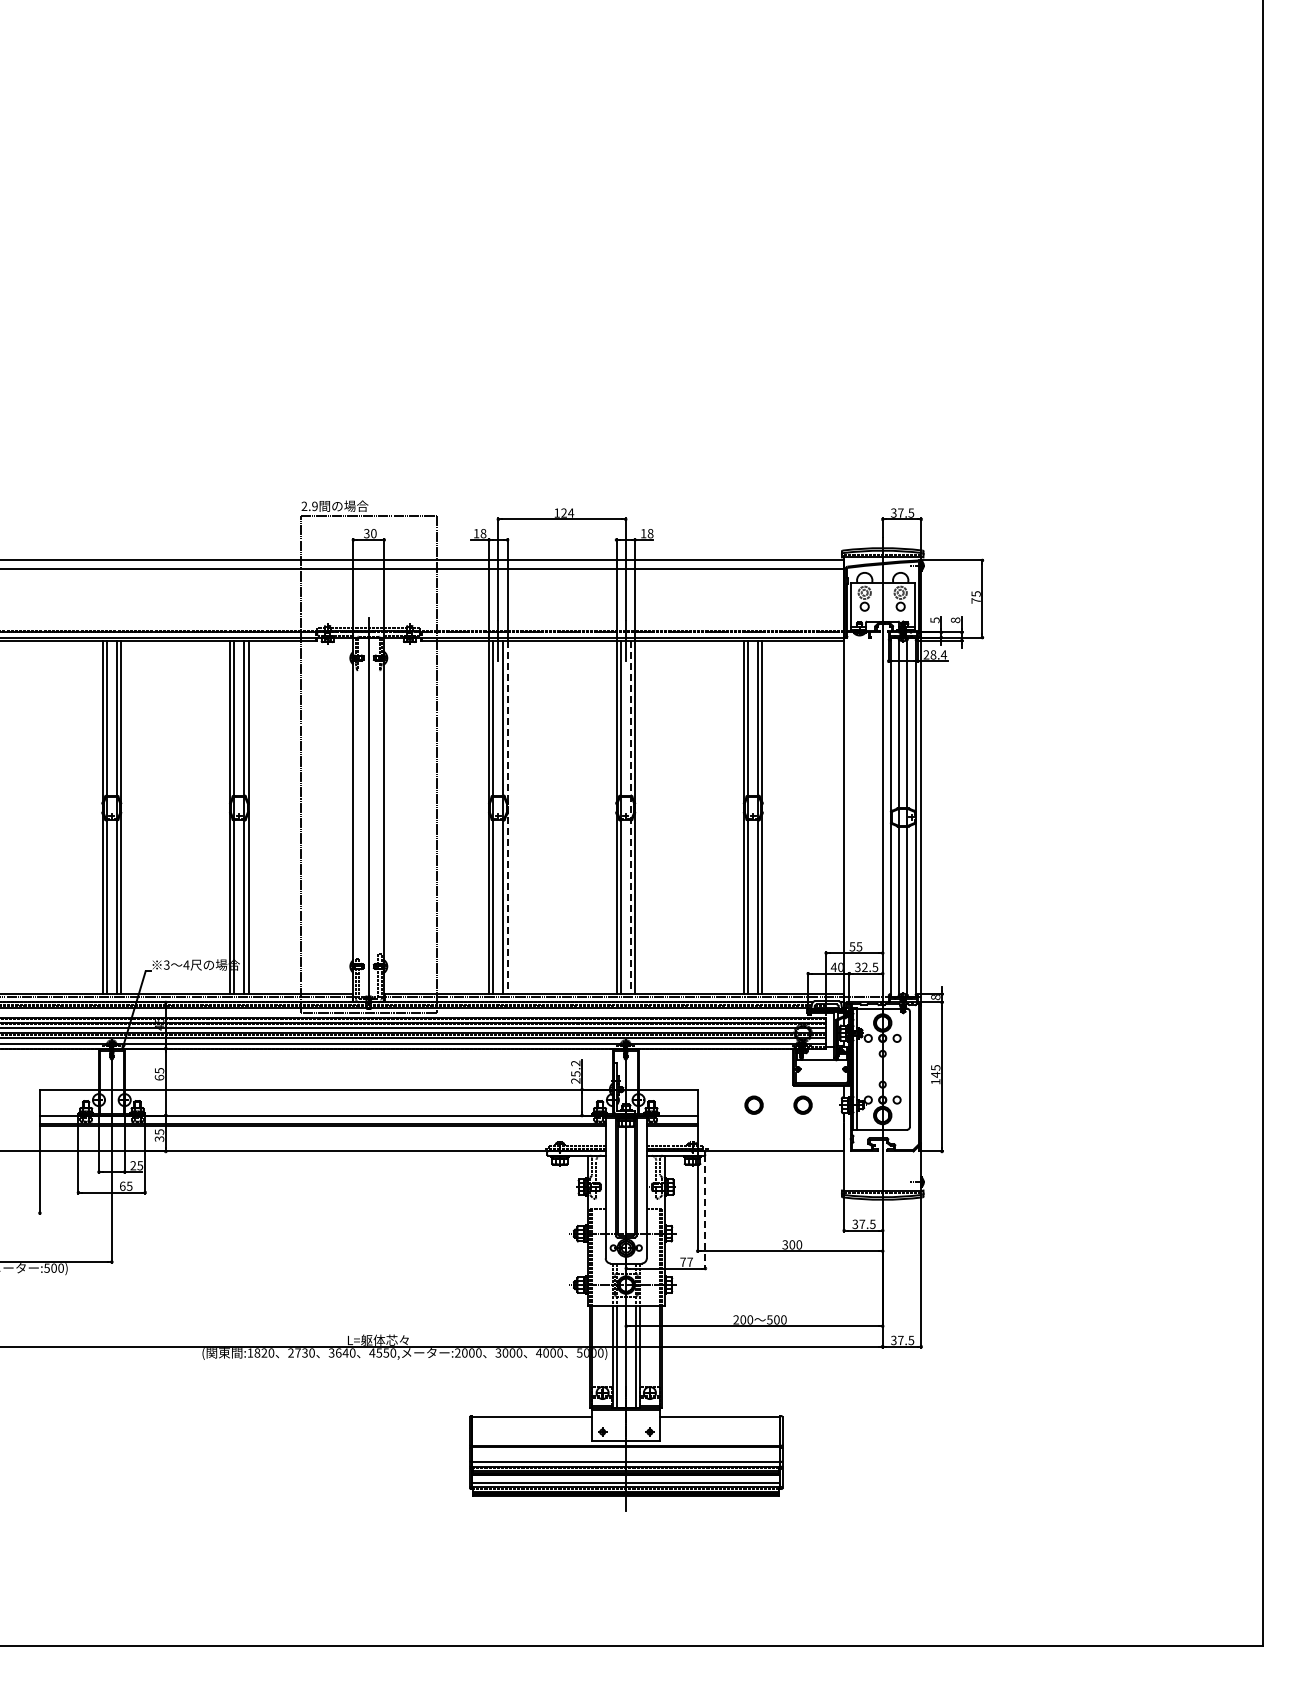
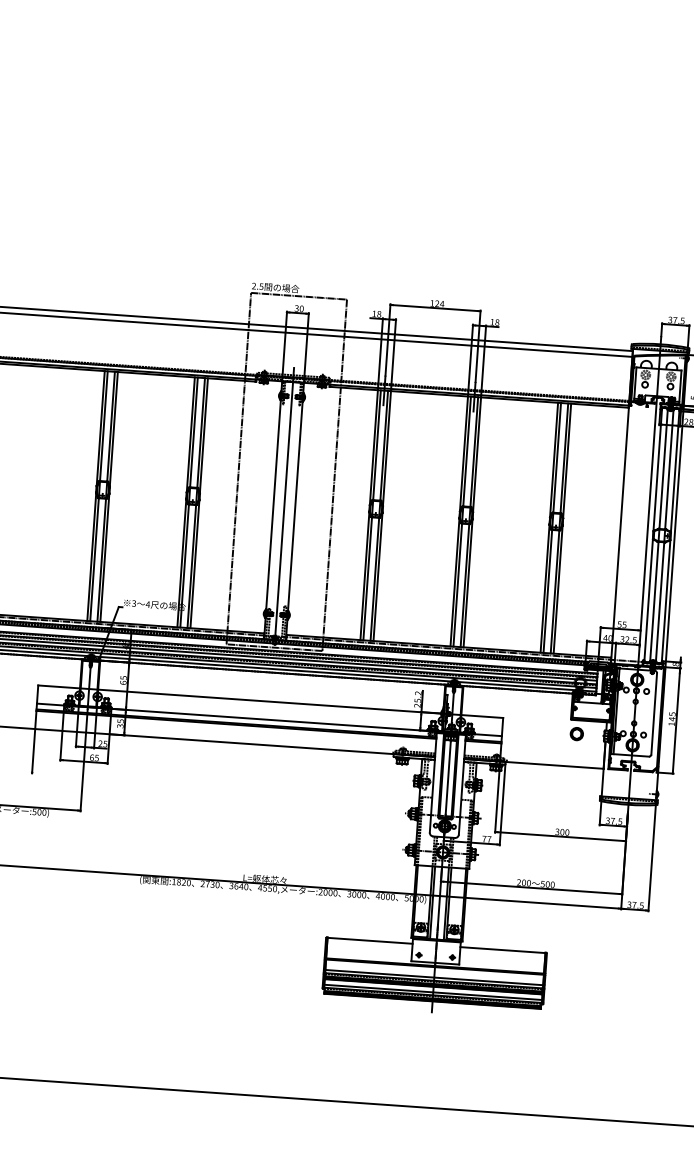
text: (314, 505) -> (261, 286), 2.9 -> 2.5
line: (507, 817) -> (382, 516), dashed -> solid
line: (630, 817) -> (469, 522), dashed -> solid
part: (753, 1104) -> (541, 731), removed
line: (705, 1212) -> (502, 805), dashed -> solid

